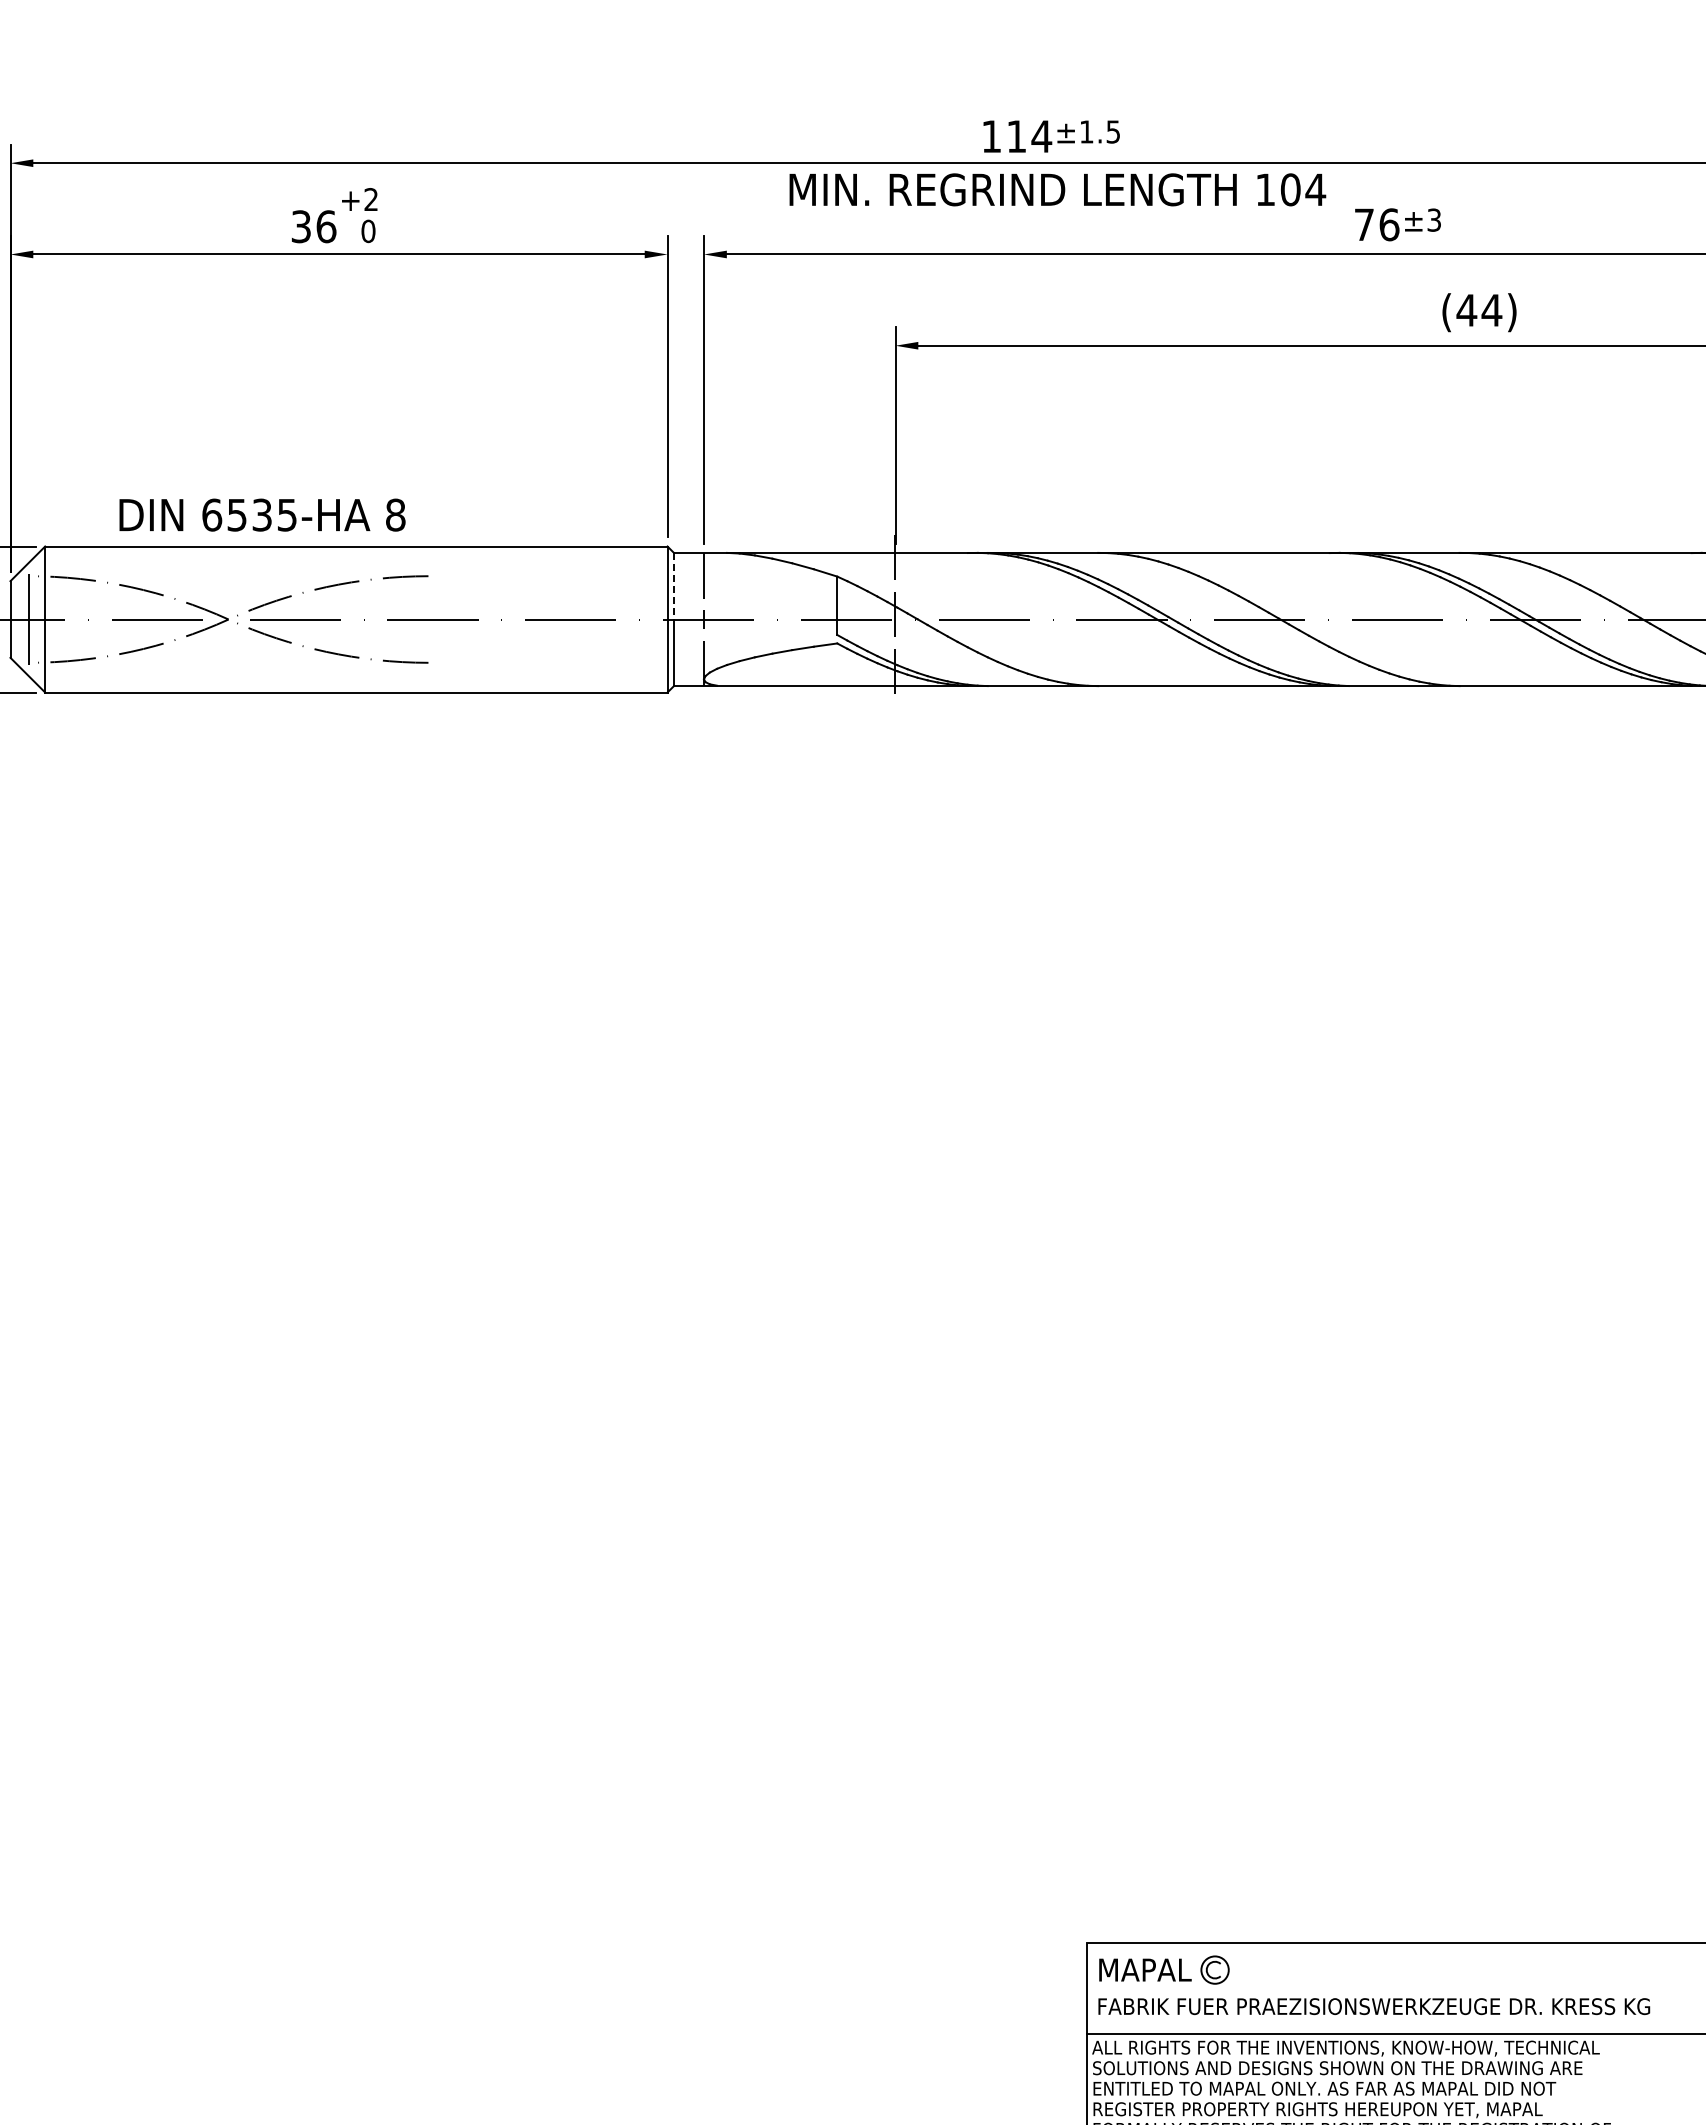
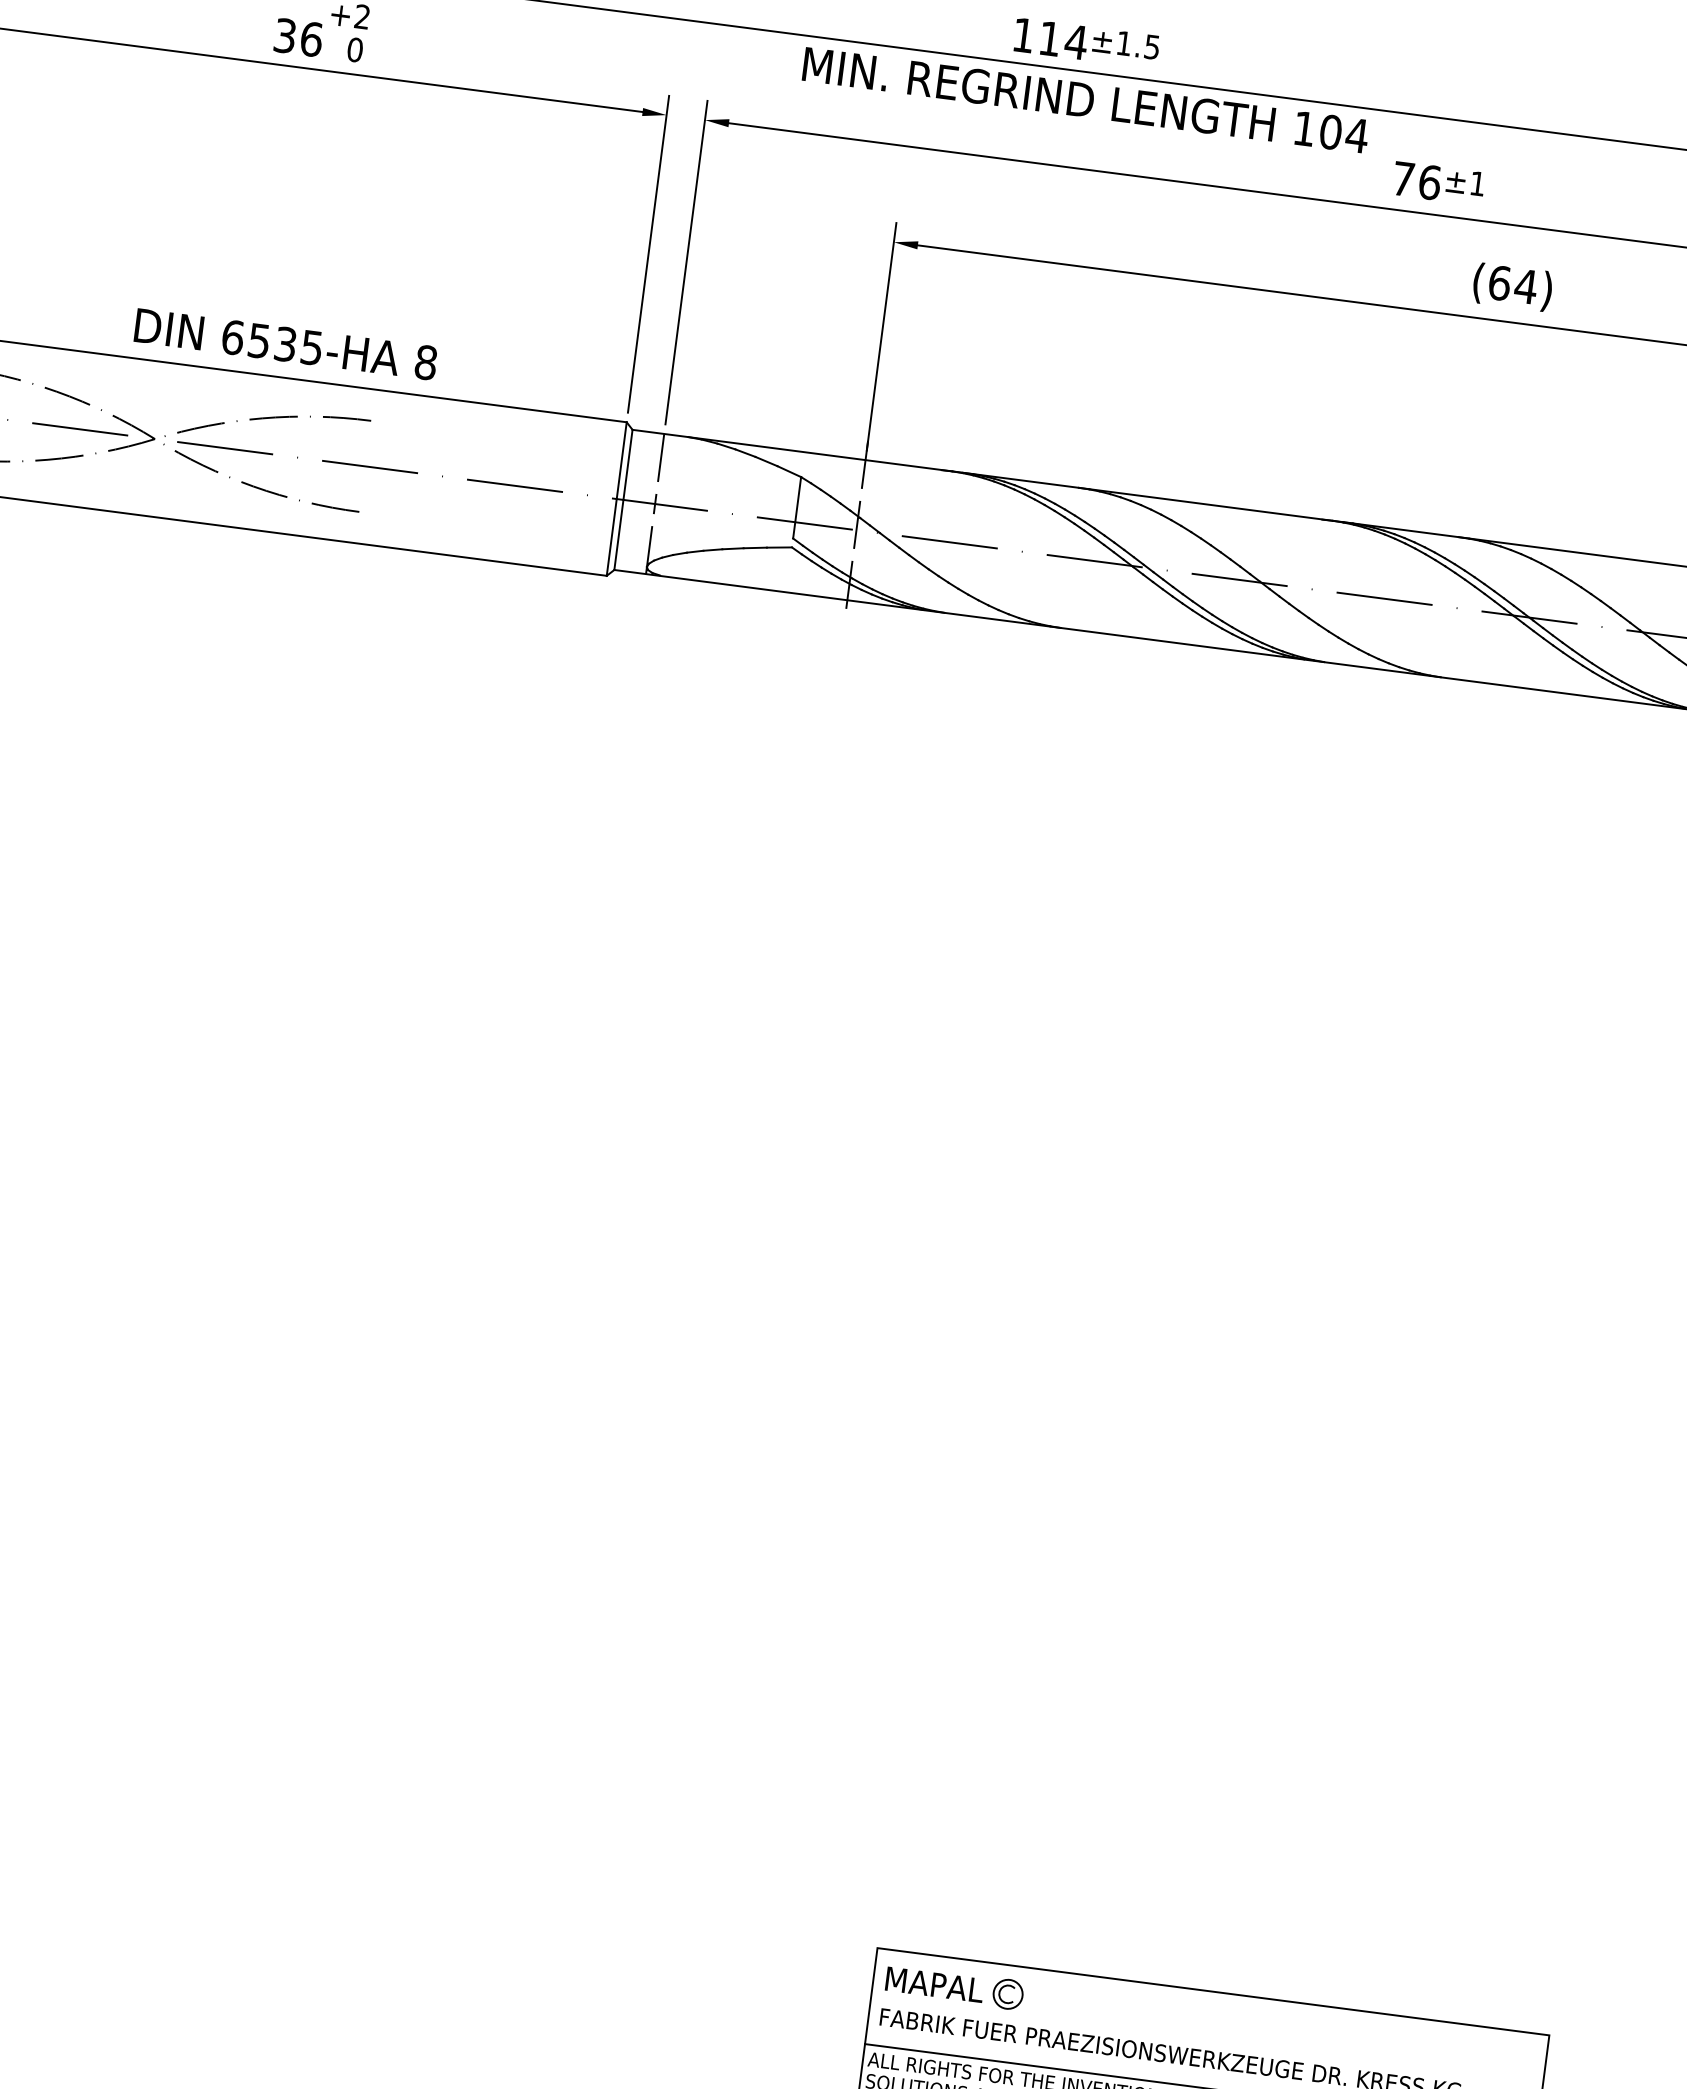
text: (1433, 219) -> (1476, 182), ±3 -> ±1
text: (1466, 310) -> (1499, 283), (44) -> (64)
text: (262, 514) -> (286, 343), moved
line: (673, 586) -> (627, 465), dashed -> solid

